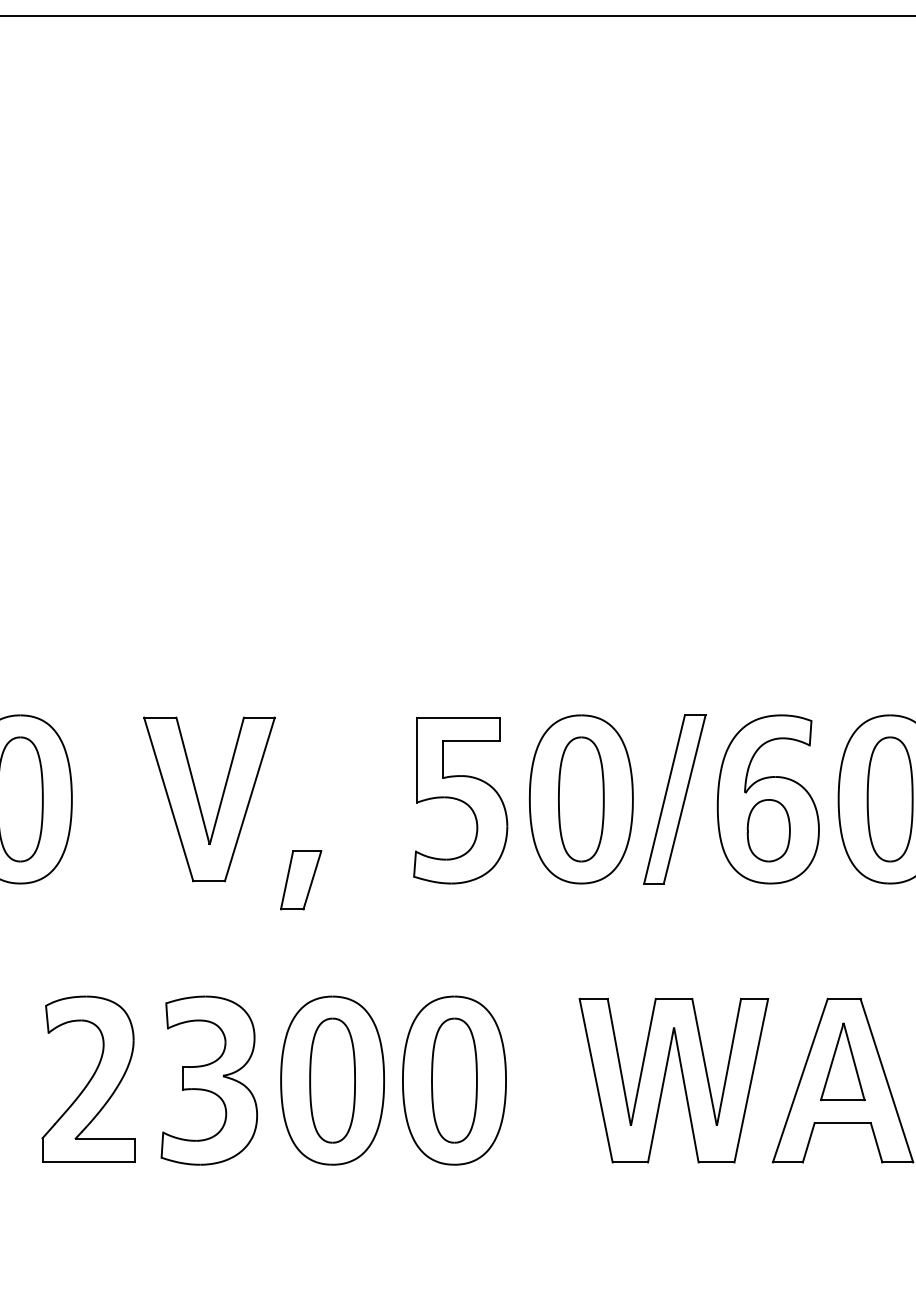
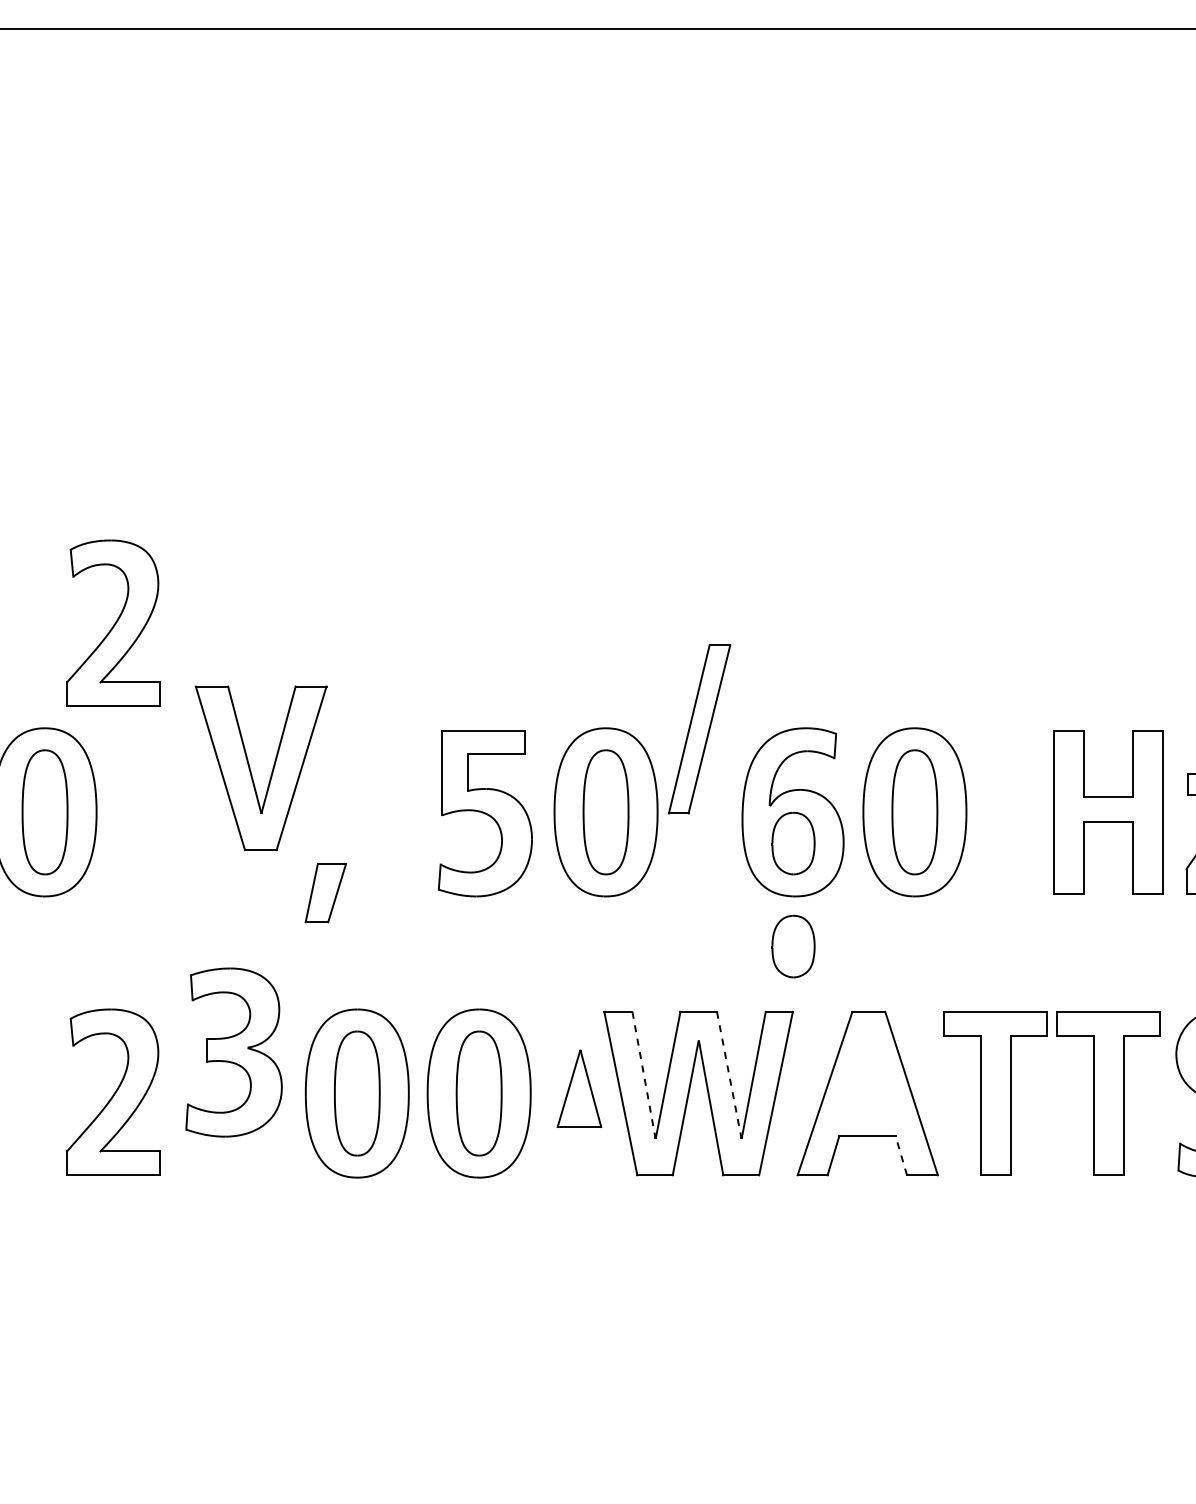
part: (88, 609) -> (113, 622), added
part: (674, 799) -> (699, 729), moved
part: (199, 802) -> (251, 771), moved
part: (768, 933) -> (793, 946), added
part: (842, 1061) -> (579, 1088), moved
line: (619, 1062) -> (644, 1075), solid -> dashed
line: (704, 1062) -> (729, 1075), solid -> dashed
part: (208, 1080) -> (233, 1052), moved
line: (876, 1142) -> (901, 1155), solid -> dashed

